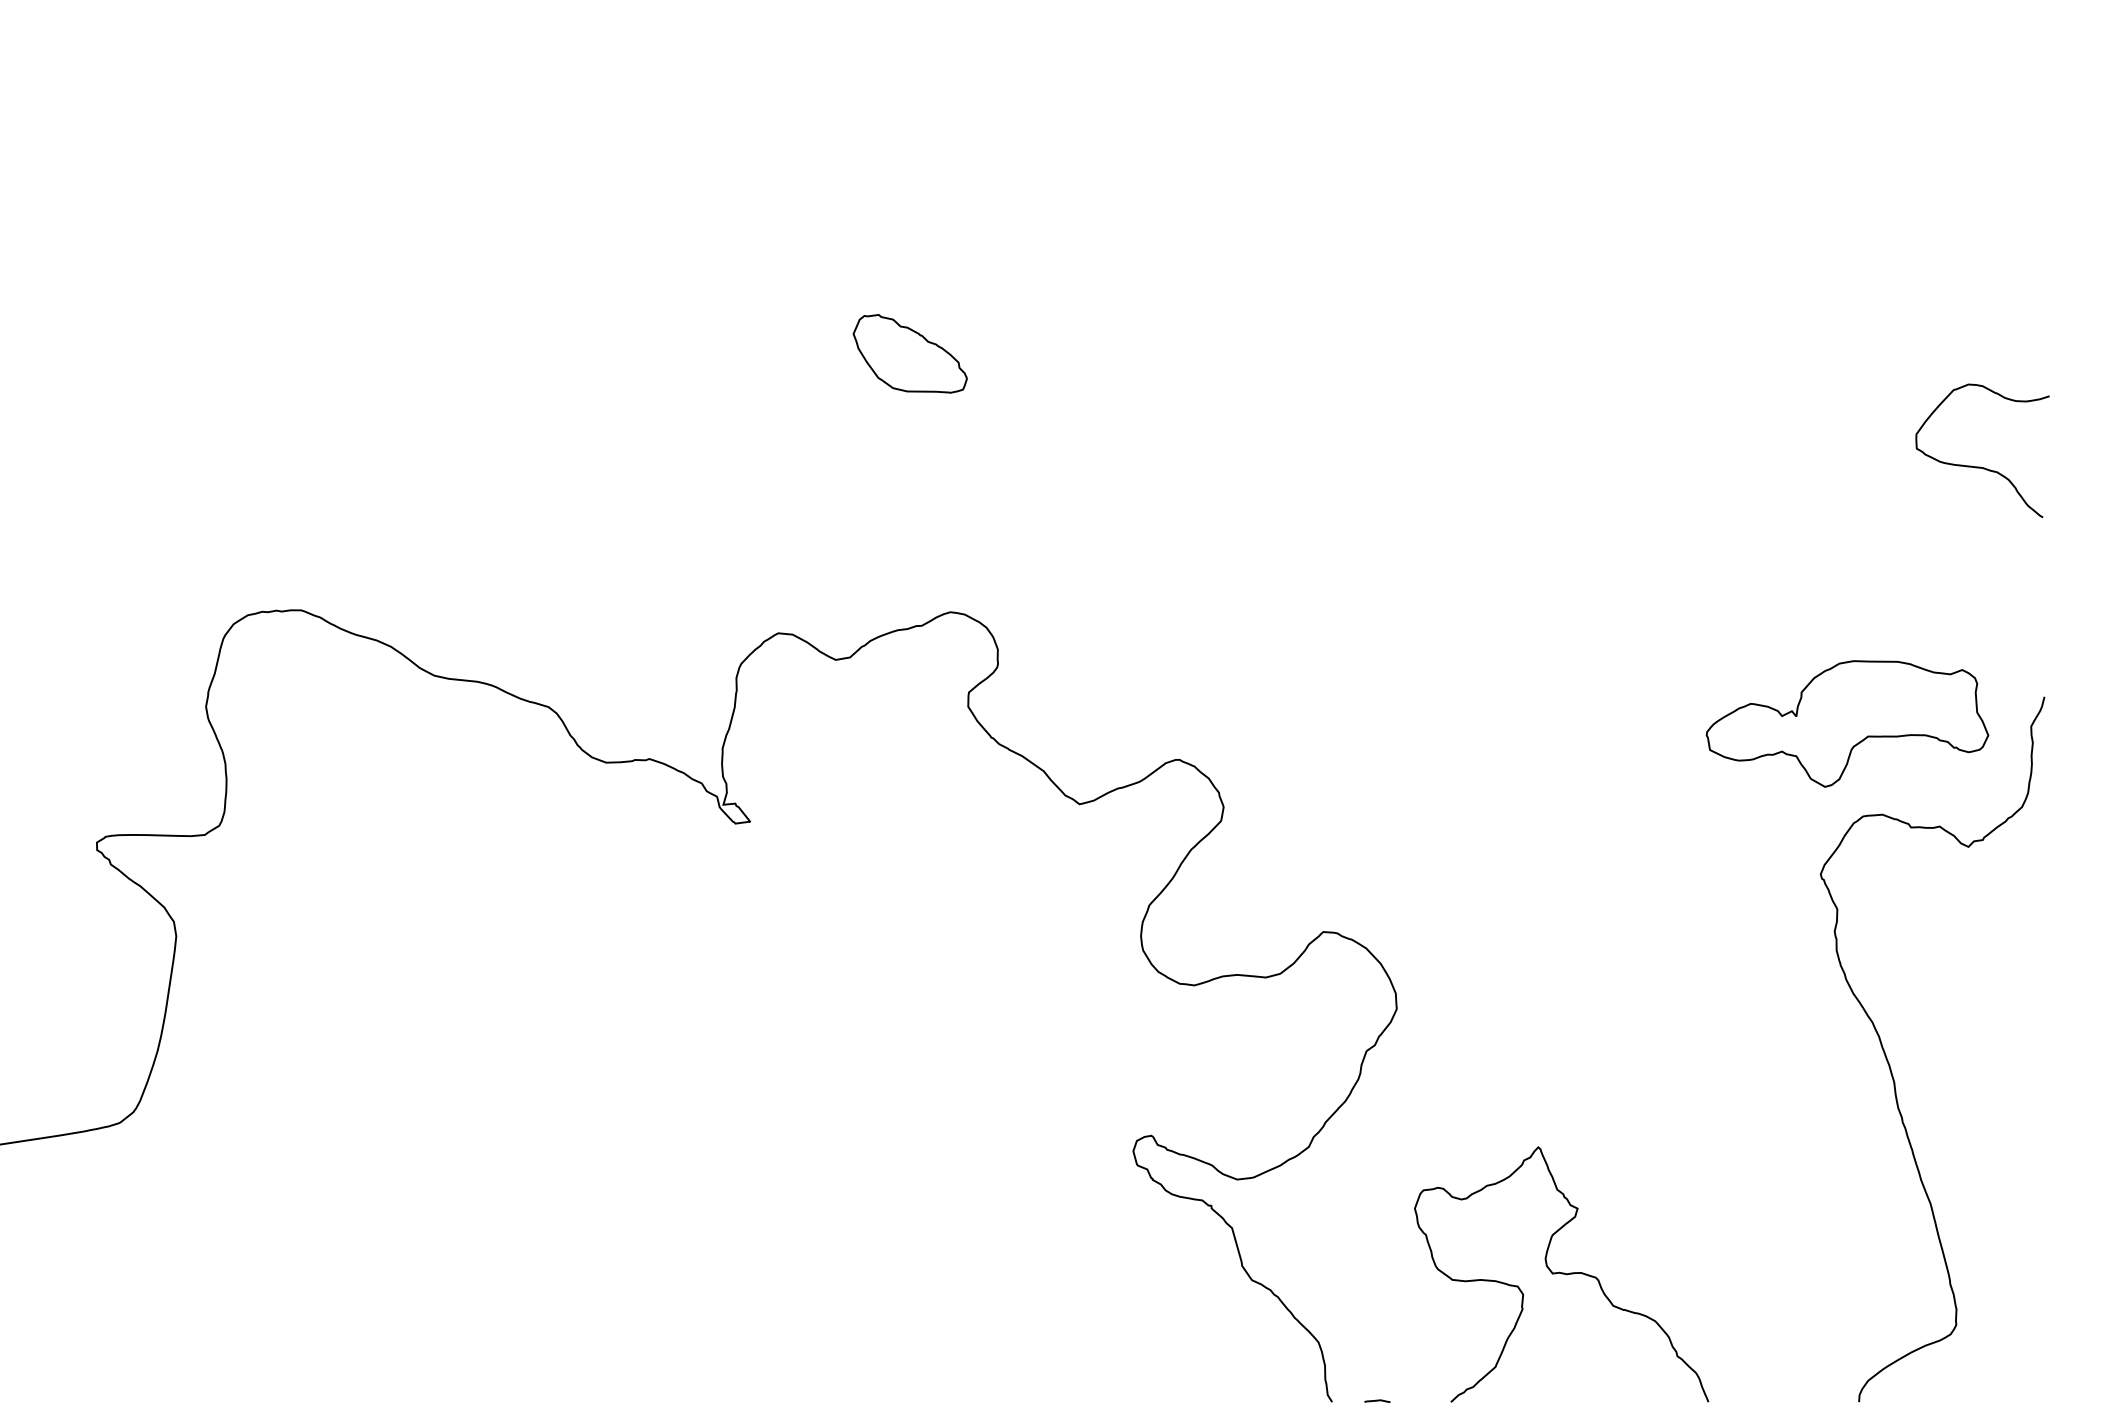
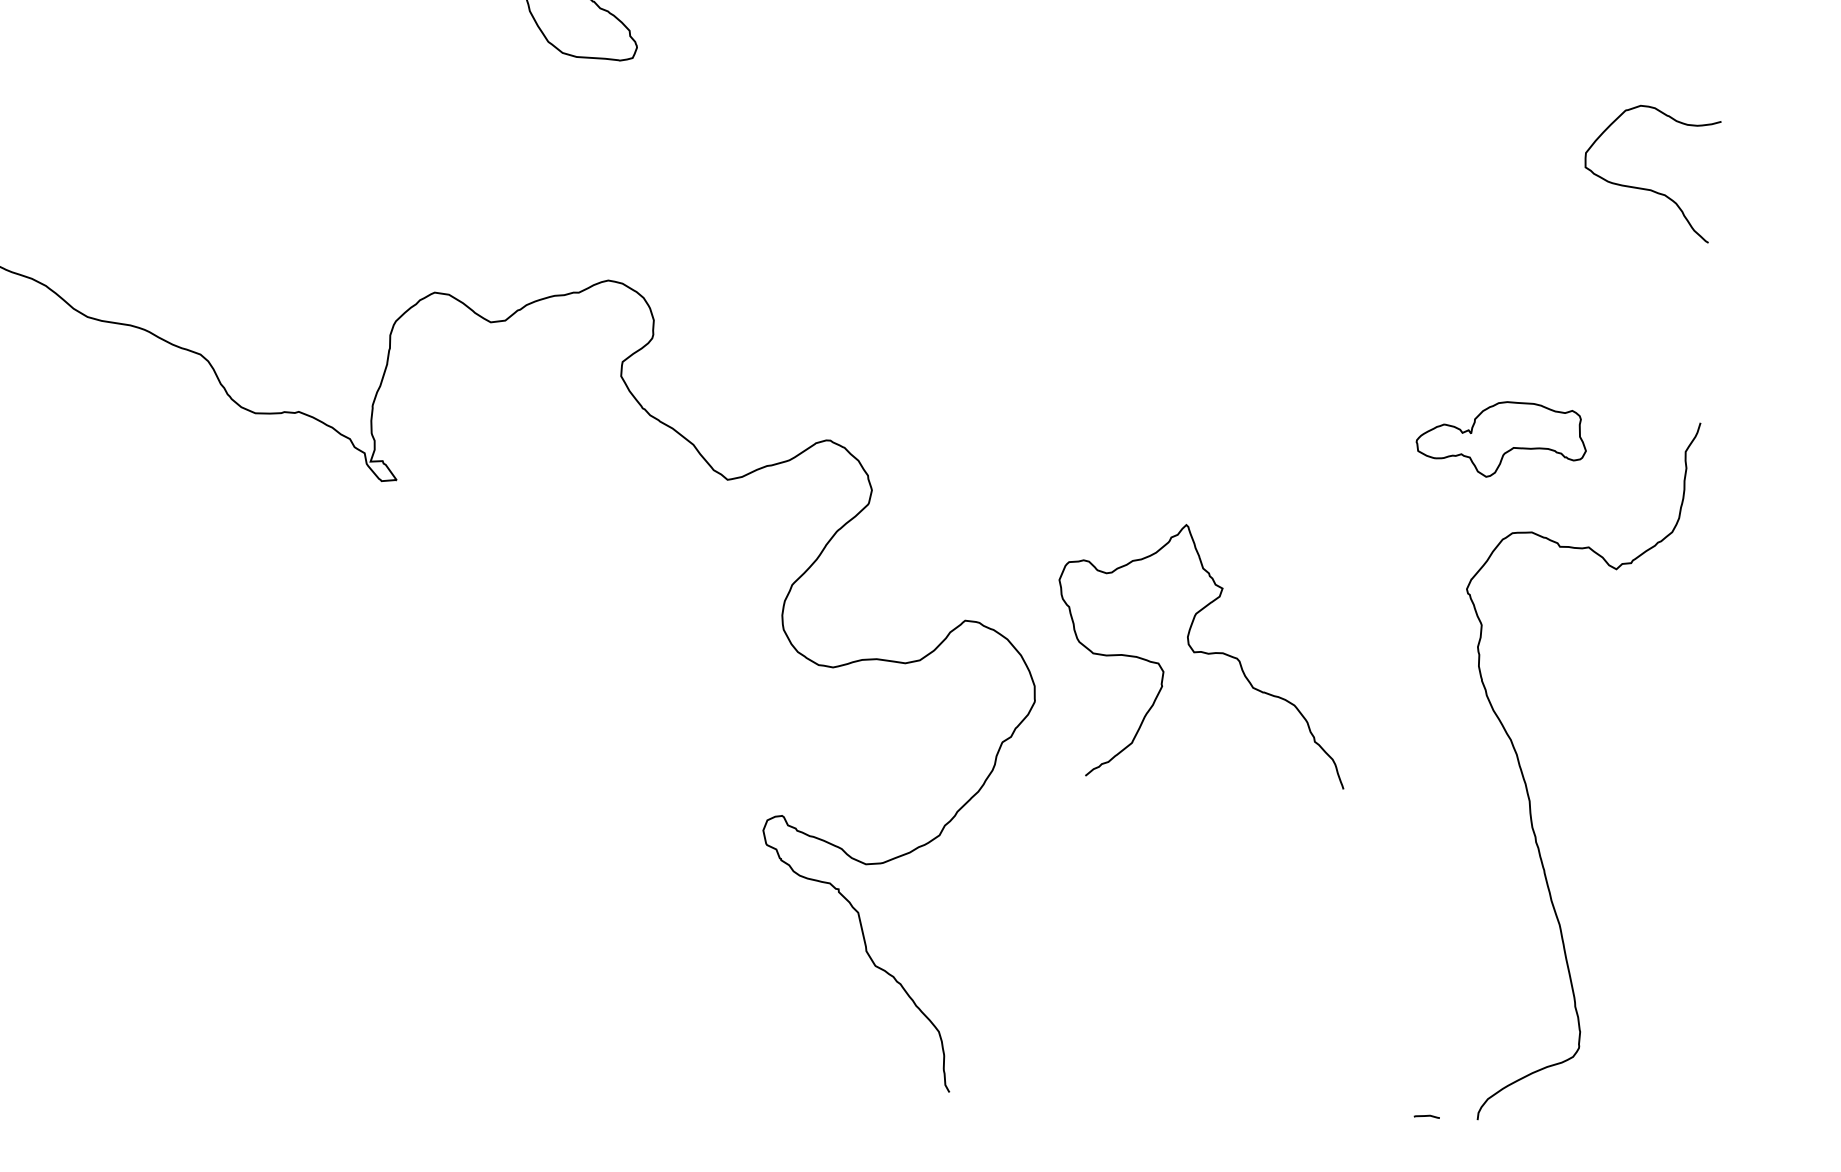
part: (1847, 723) -> (1501, 439), size x0.6
curve: (1561, 1274) -> (1202, 653), moved
line: (1377, 1400) -> (1427, 1115), moved

